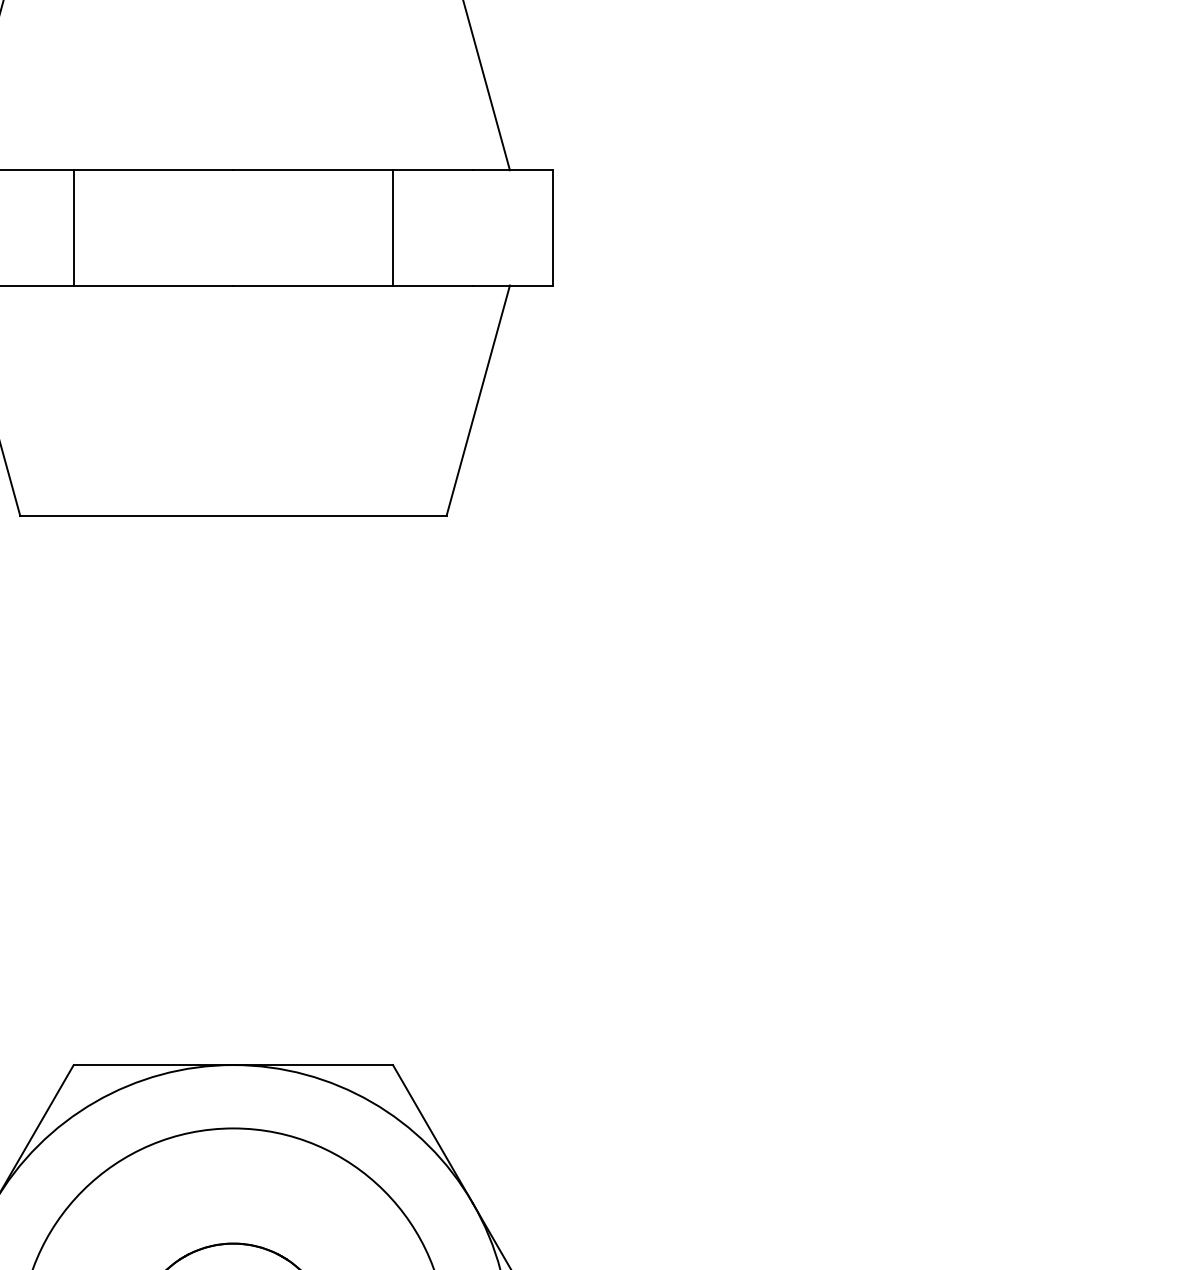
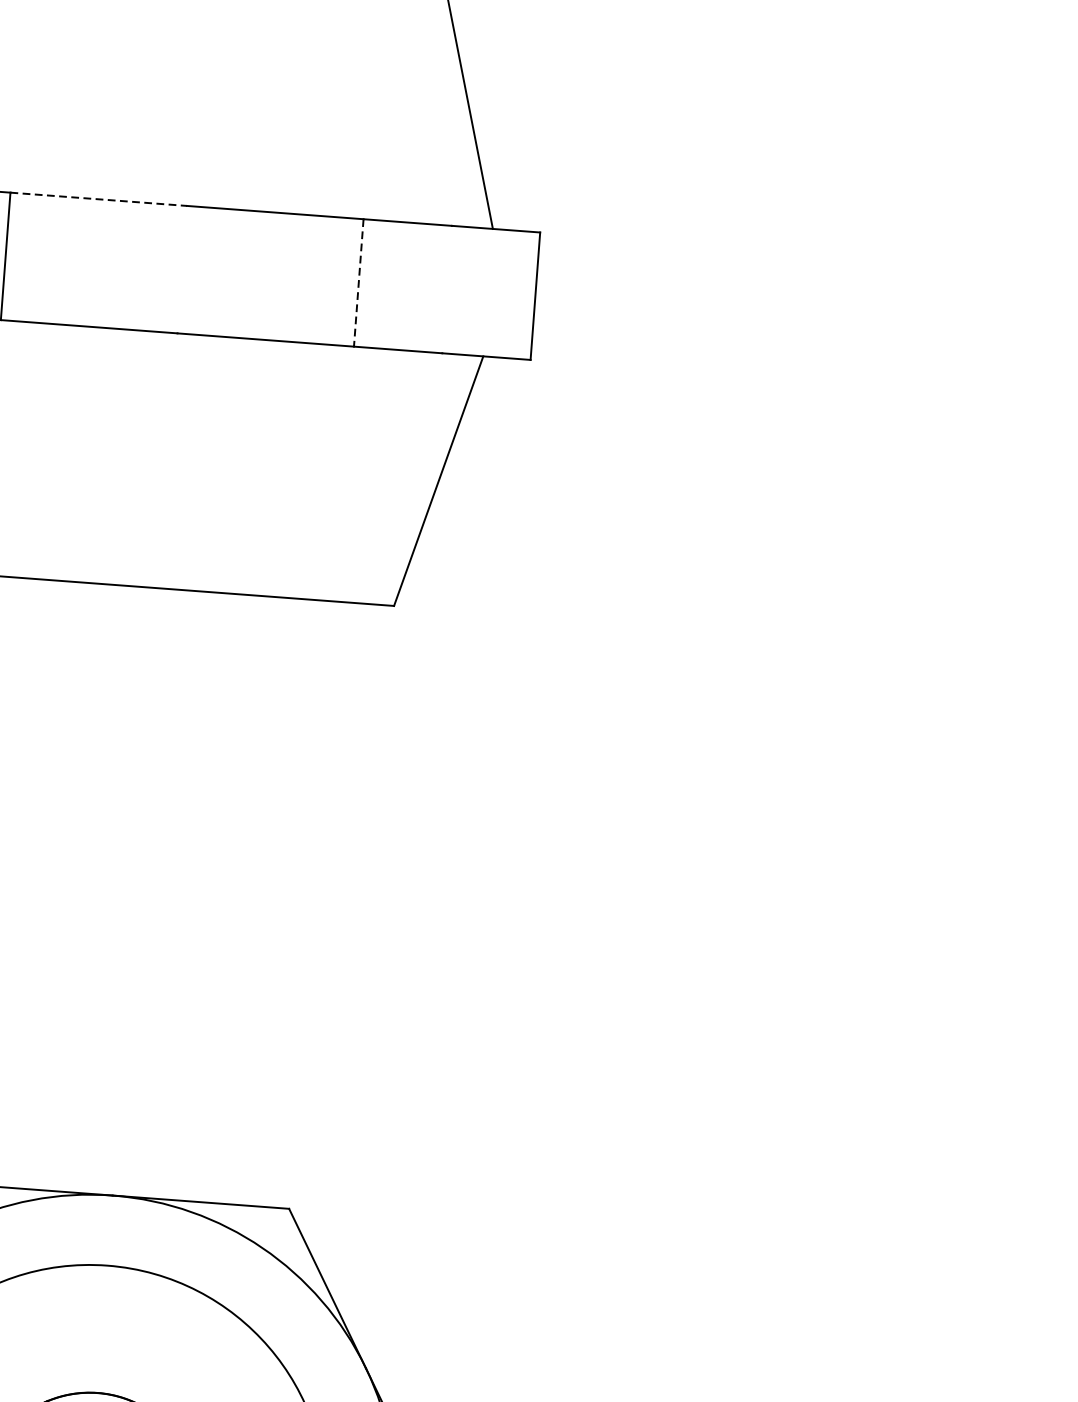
line: (153, 170) -> (98, 199), solid -> dashed
line: (393, 227) -> (359, 282), solid -> dashed

